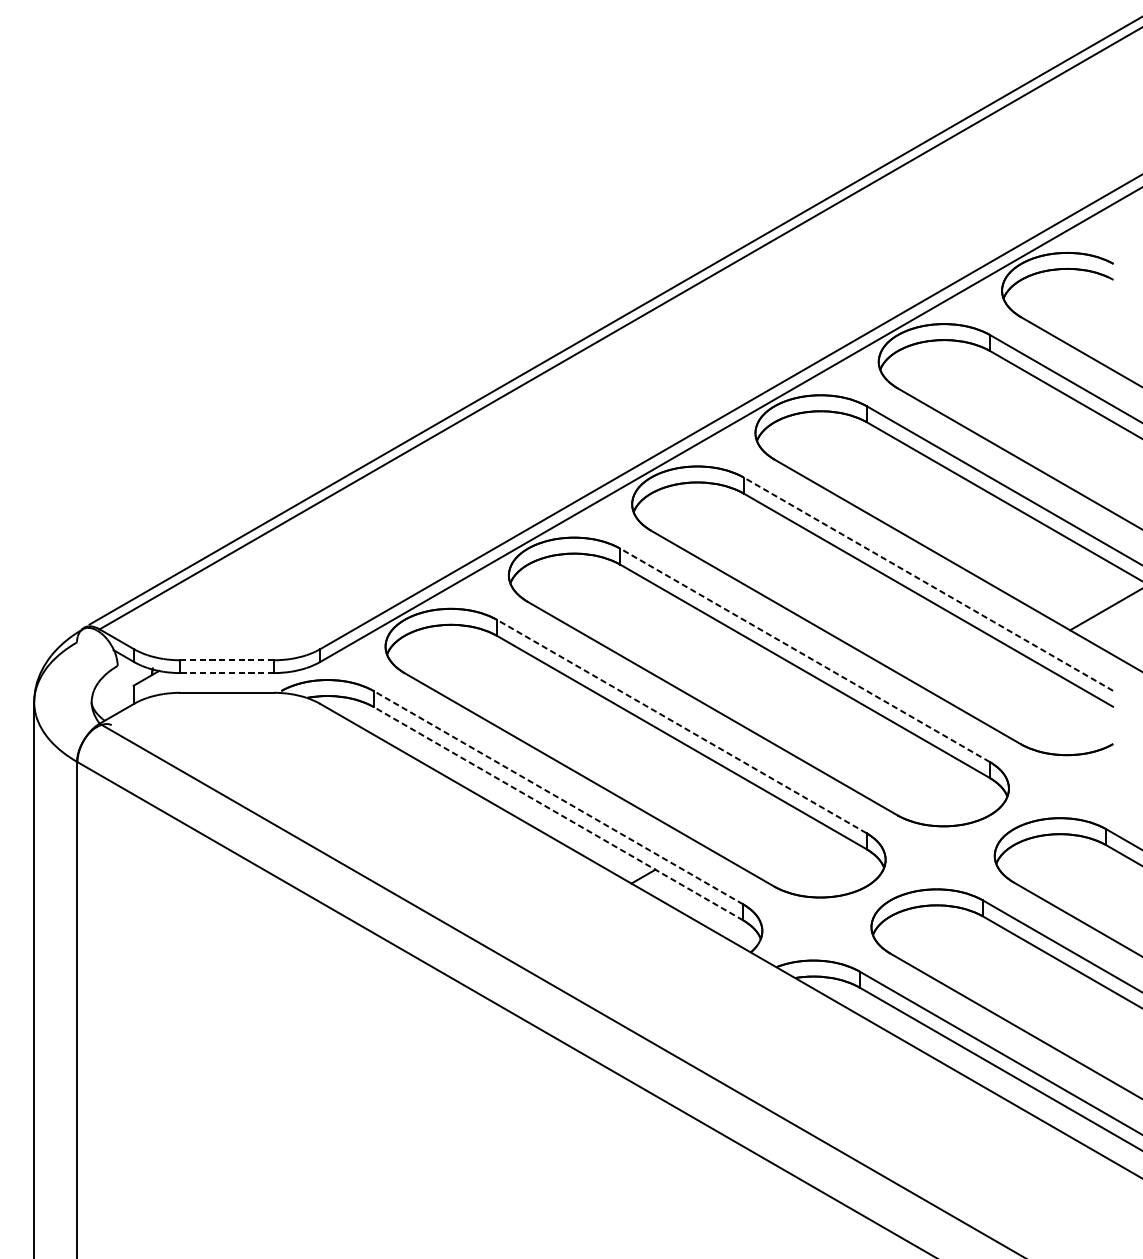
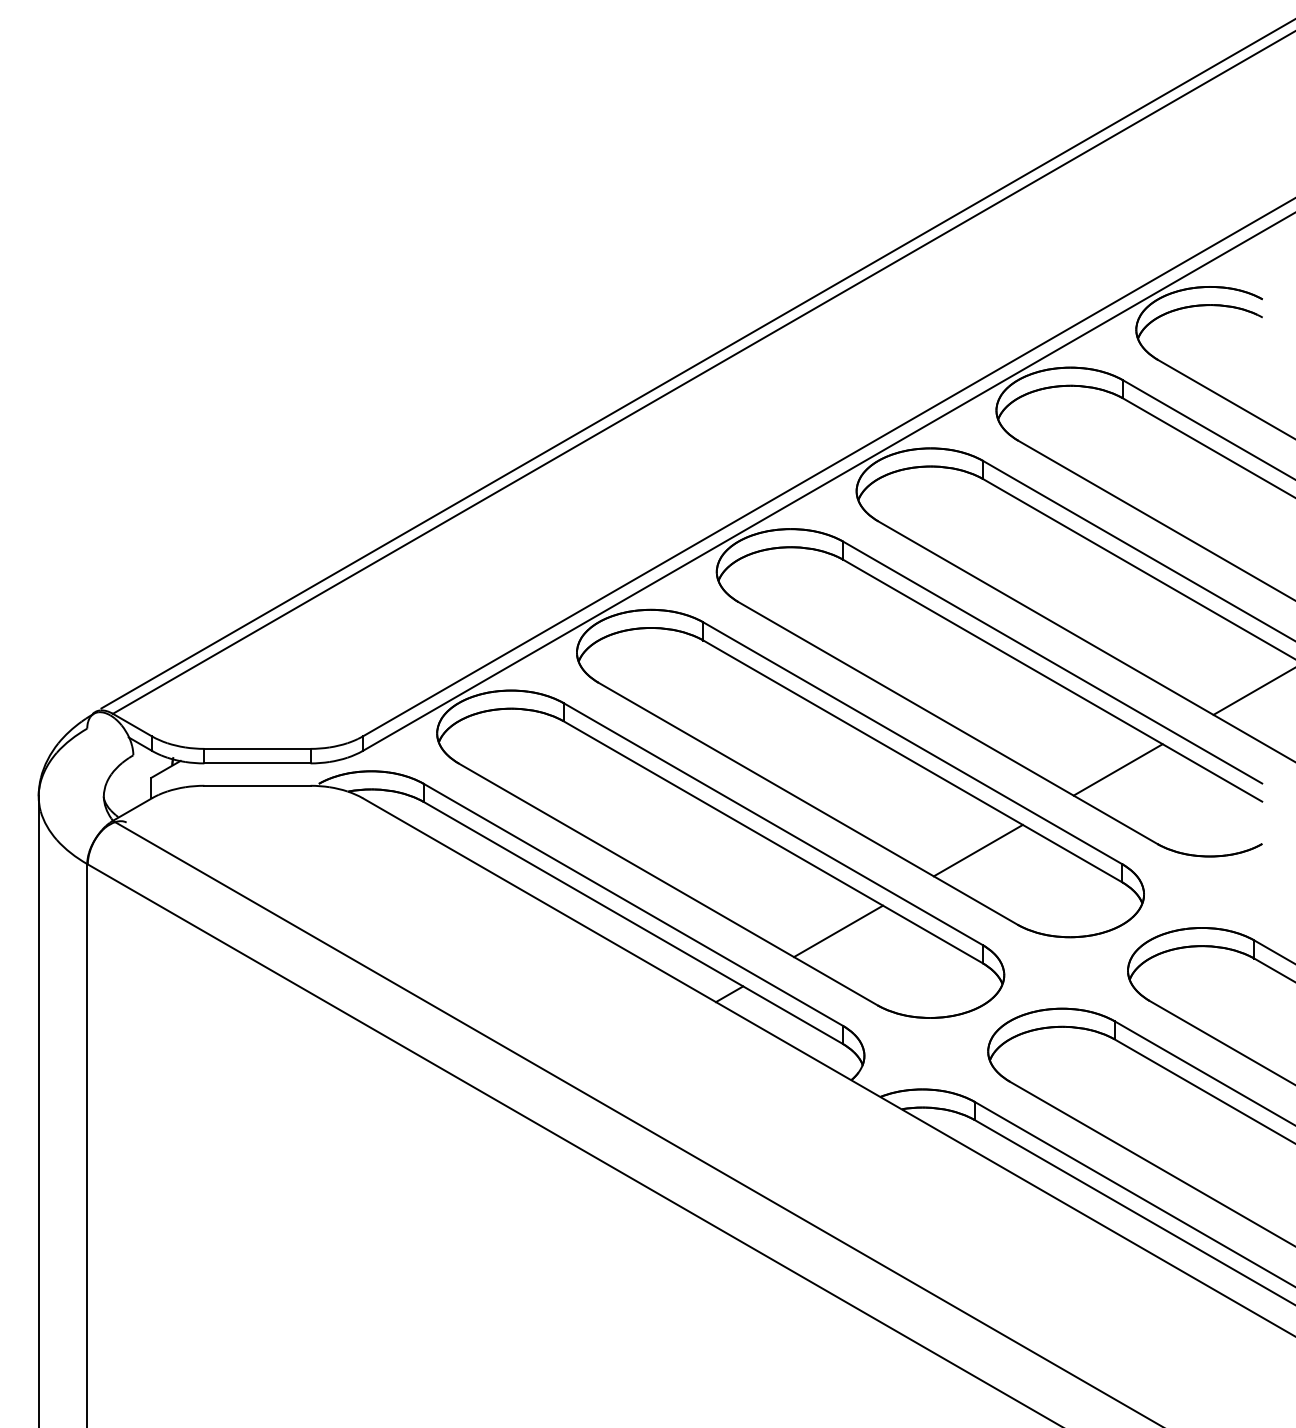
line: (928, 584) -> (1052, 662), dashed -> solid
line: (804, 655) -> (912, 743), dashed -> solid
line: (227, 659) -> (257, 748), dashed -> solid
line: (226, 673) -> (256, 763), dashed -> solid
line: (985, 678) -> (1117, 769), added
line: (682, 726) -> (773, 824), dashed -> solid
line: (862, 749) -> (977, 850), added
line: (558, 797) -> (633, 904), dashed -> solid
line: (558, 813) -> (633, 922), dashed -> solid
line: (739, 821) -> (838, 931), added

